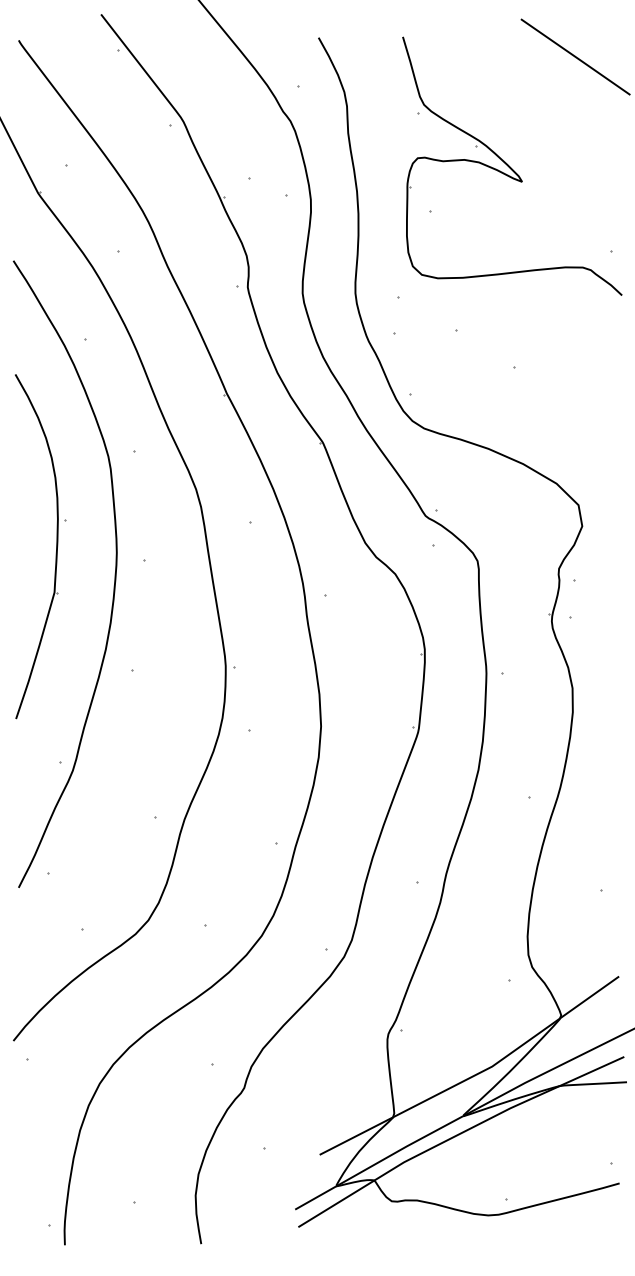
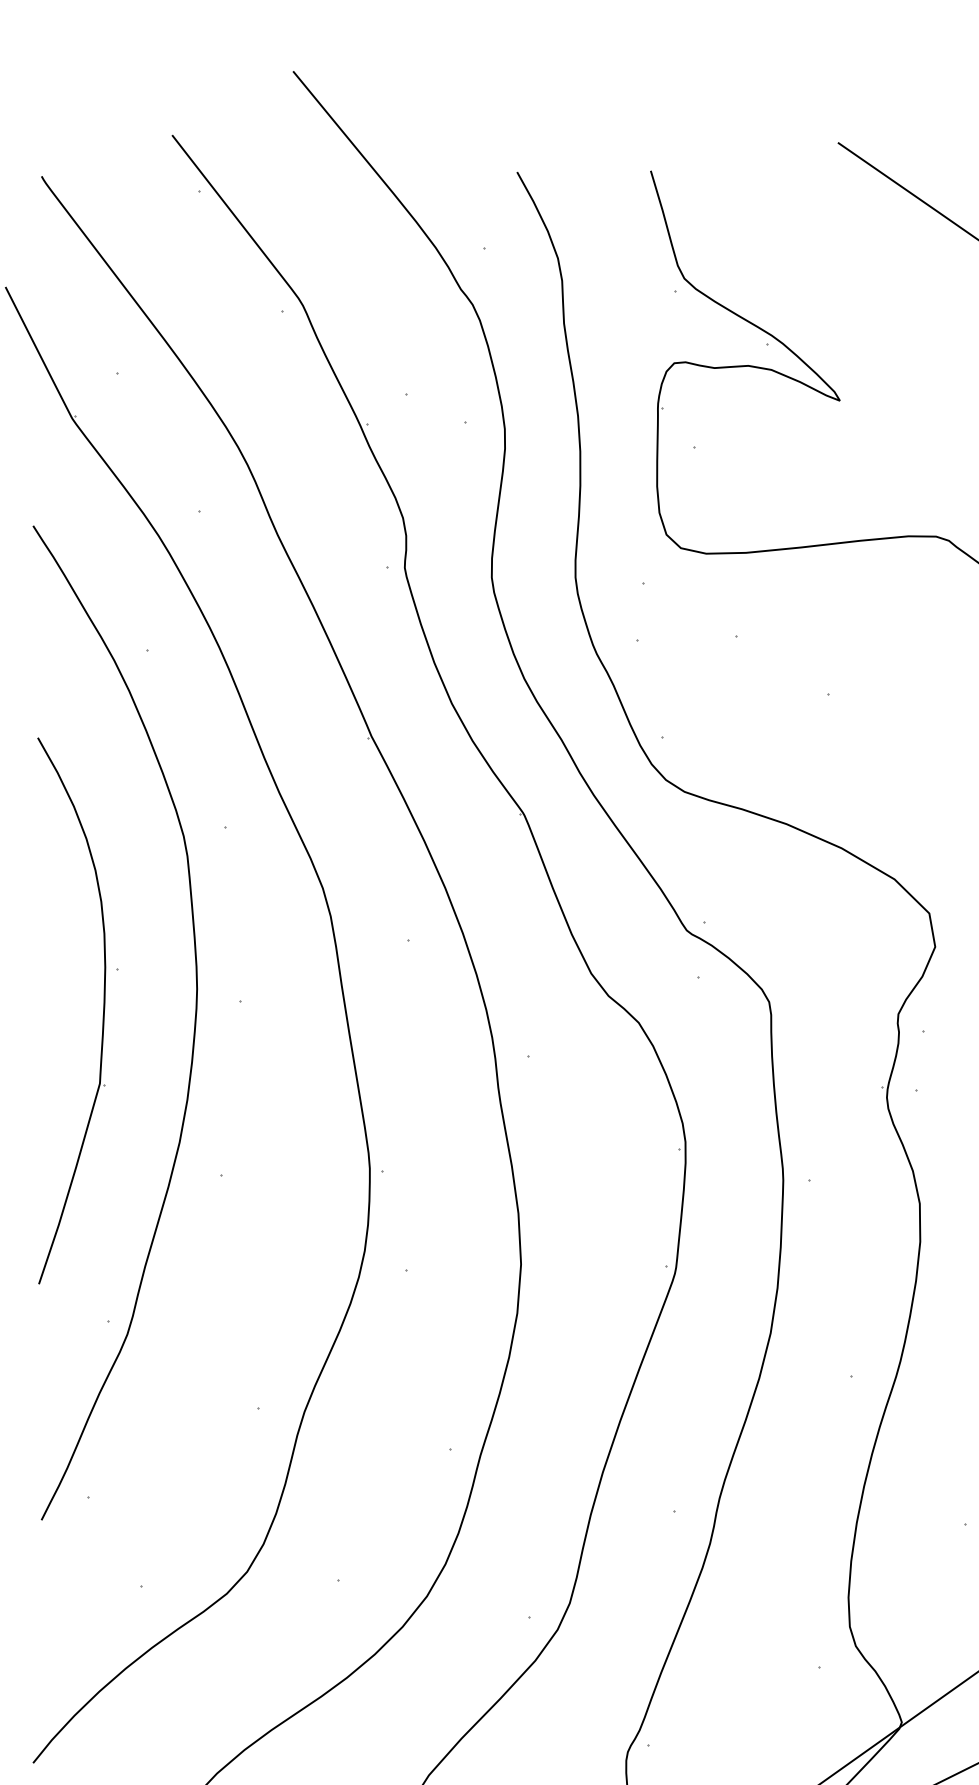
part: (56, 546) -> (103, 1010), moved

